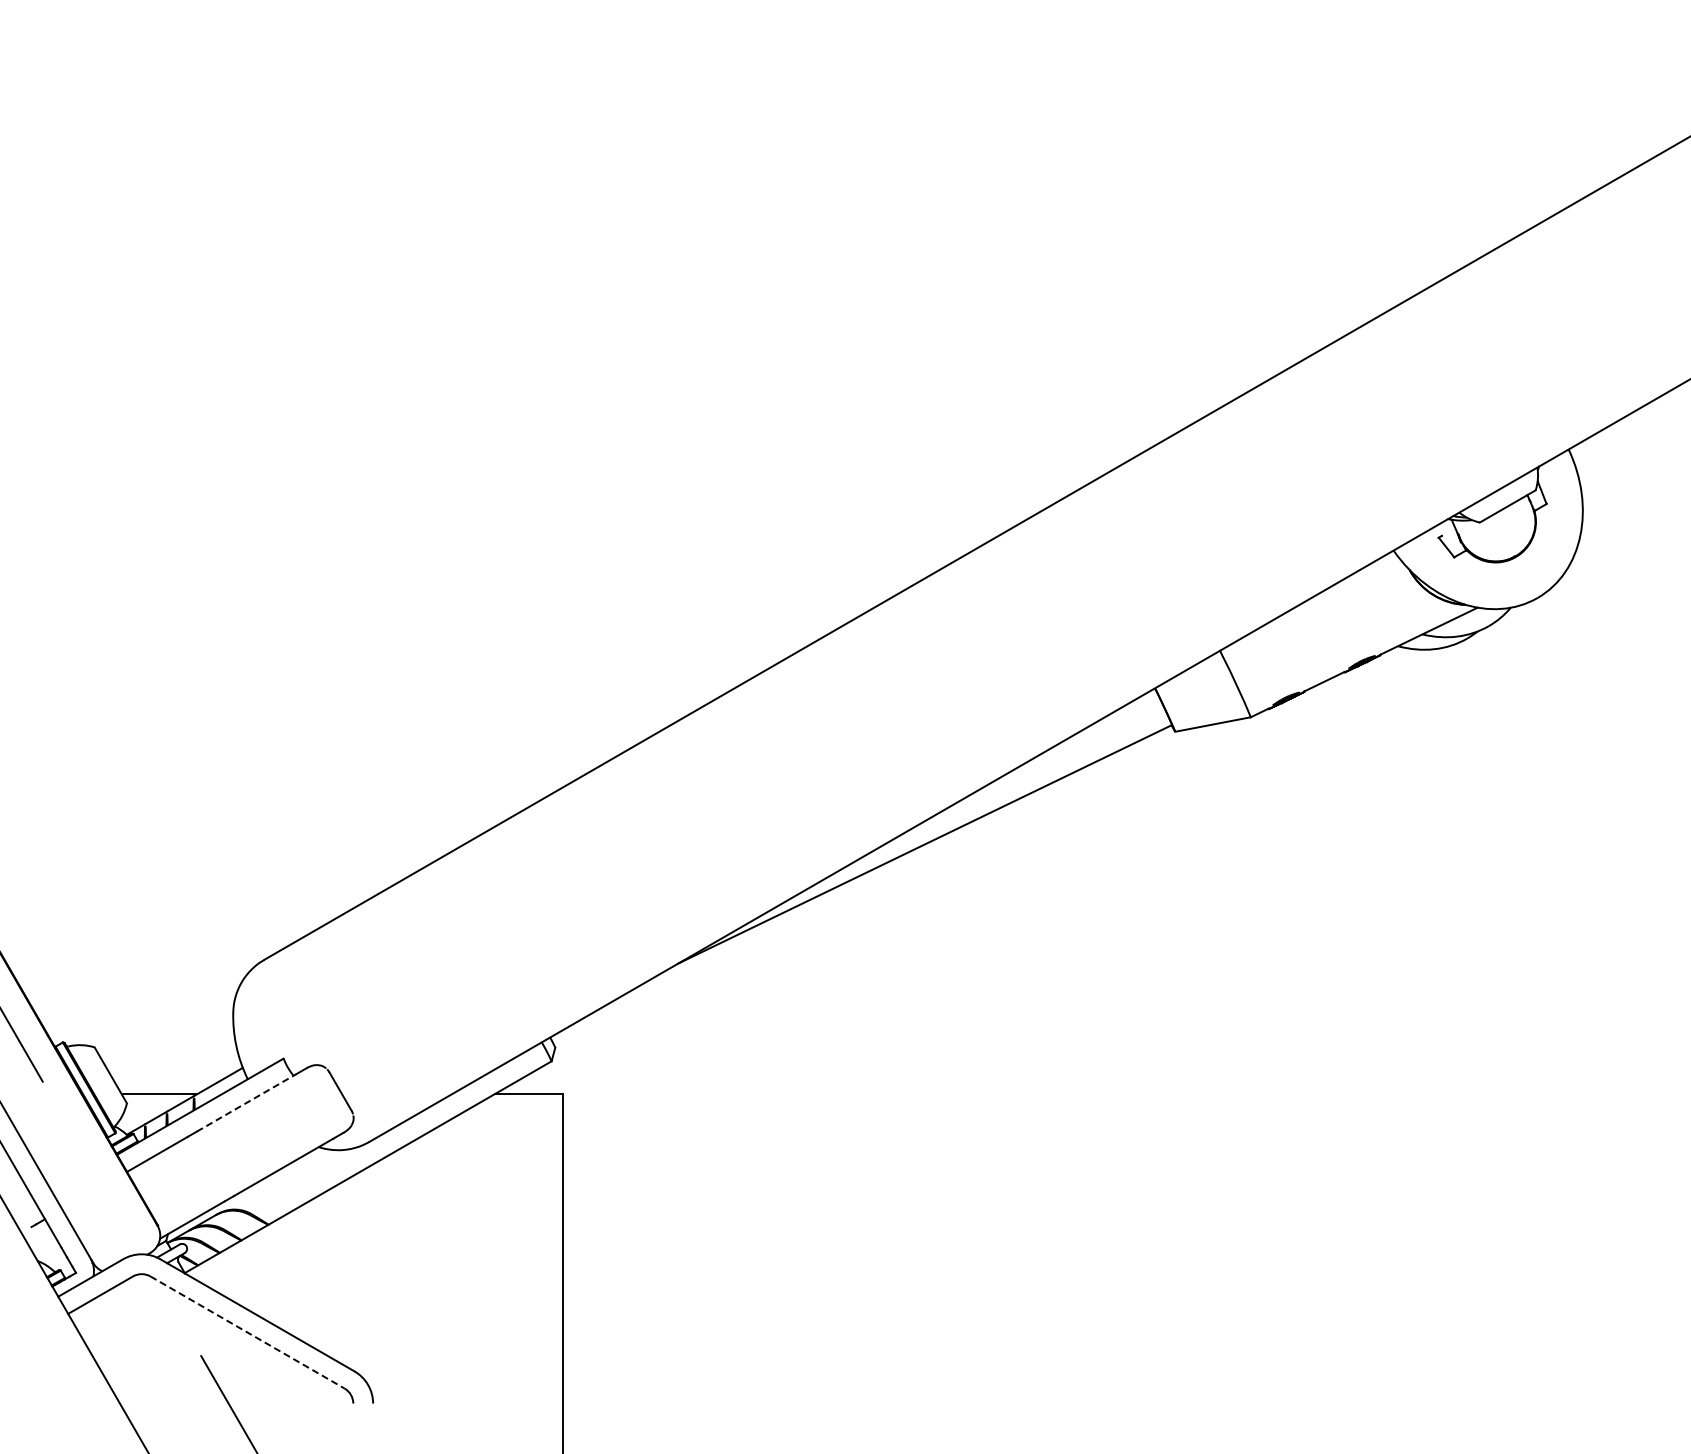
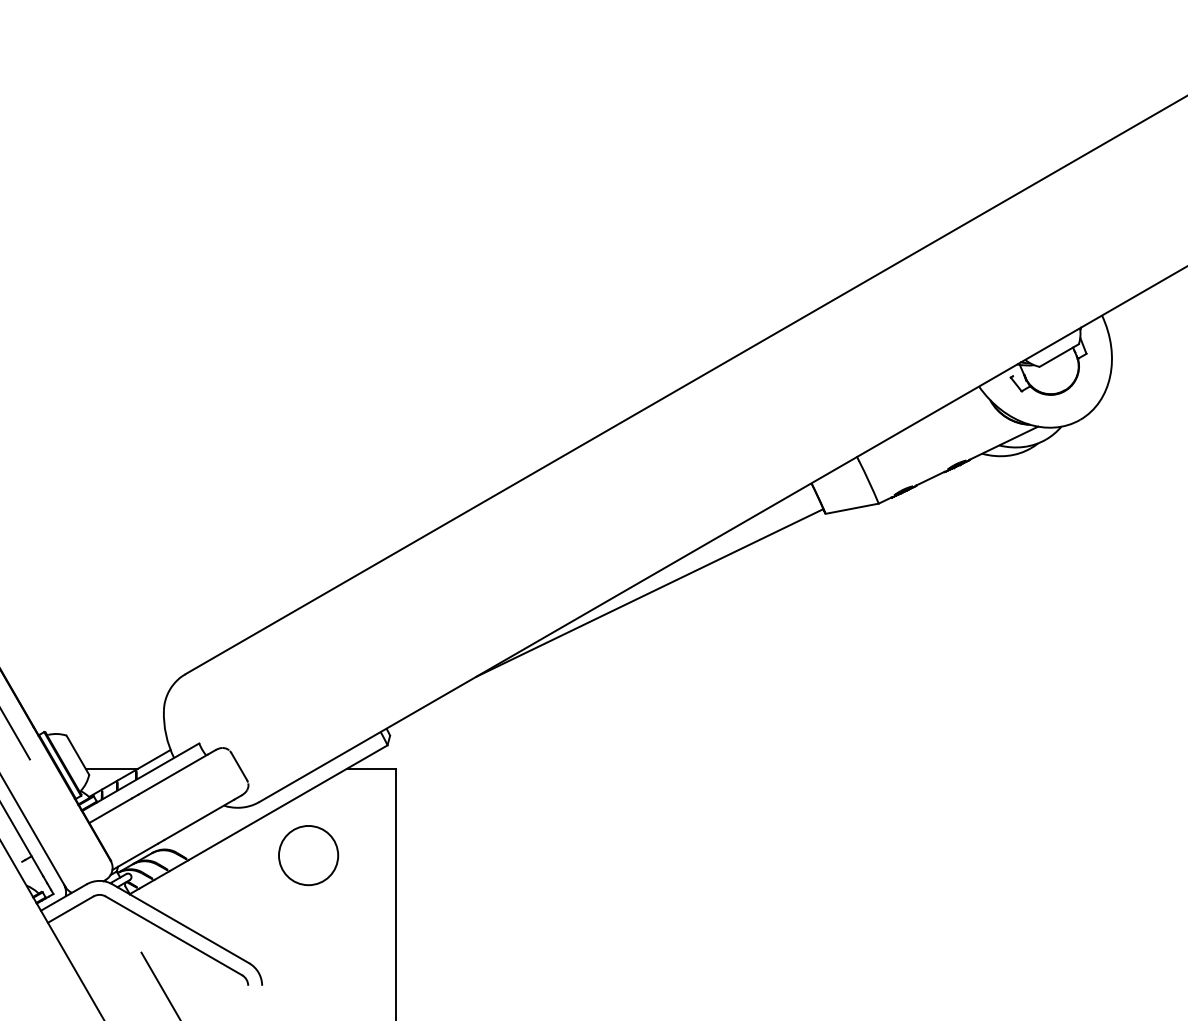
line: (246, 1102) -> (173, 774), dashed -> solid
circle: (439, 1218) -> (308, 855), added
line: (247, 1332) -> (173, 935), dashed -> solid

